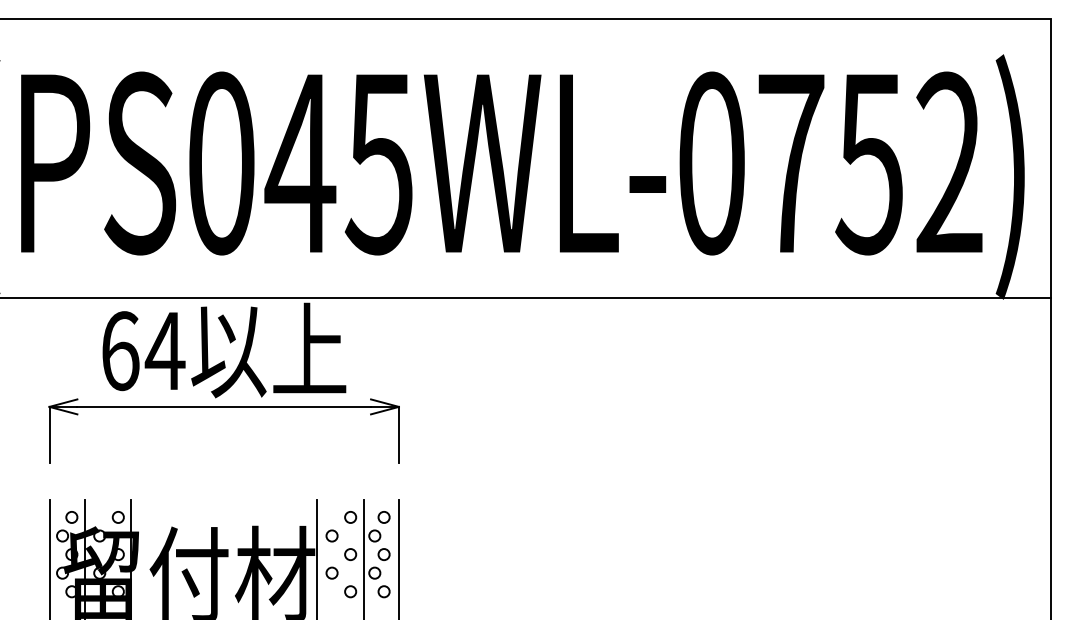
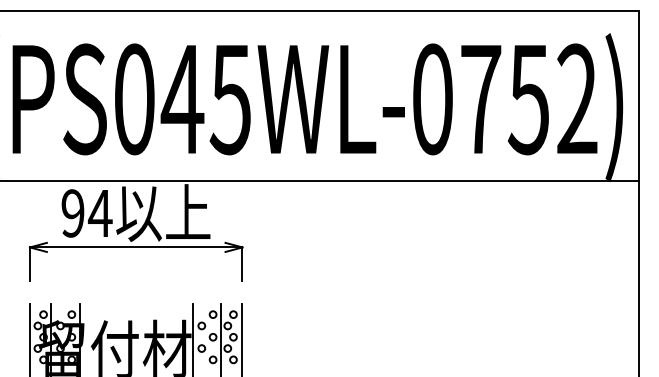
text: (119, 351) -> (72, 213), 64 -> 94

